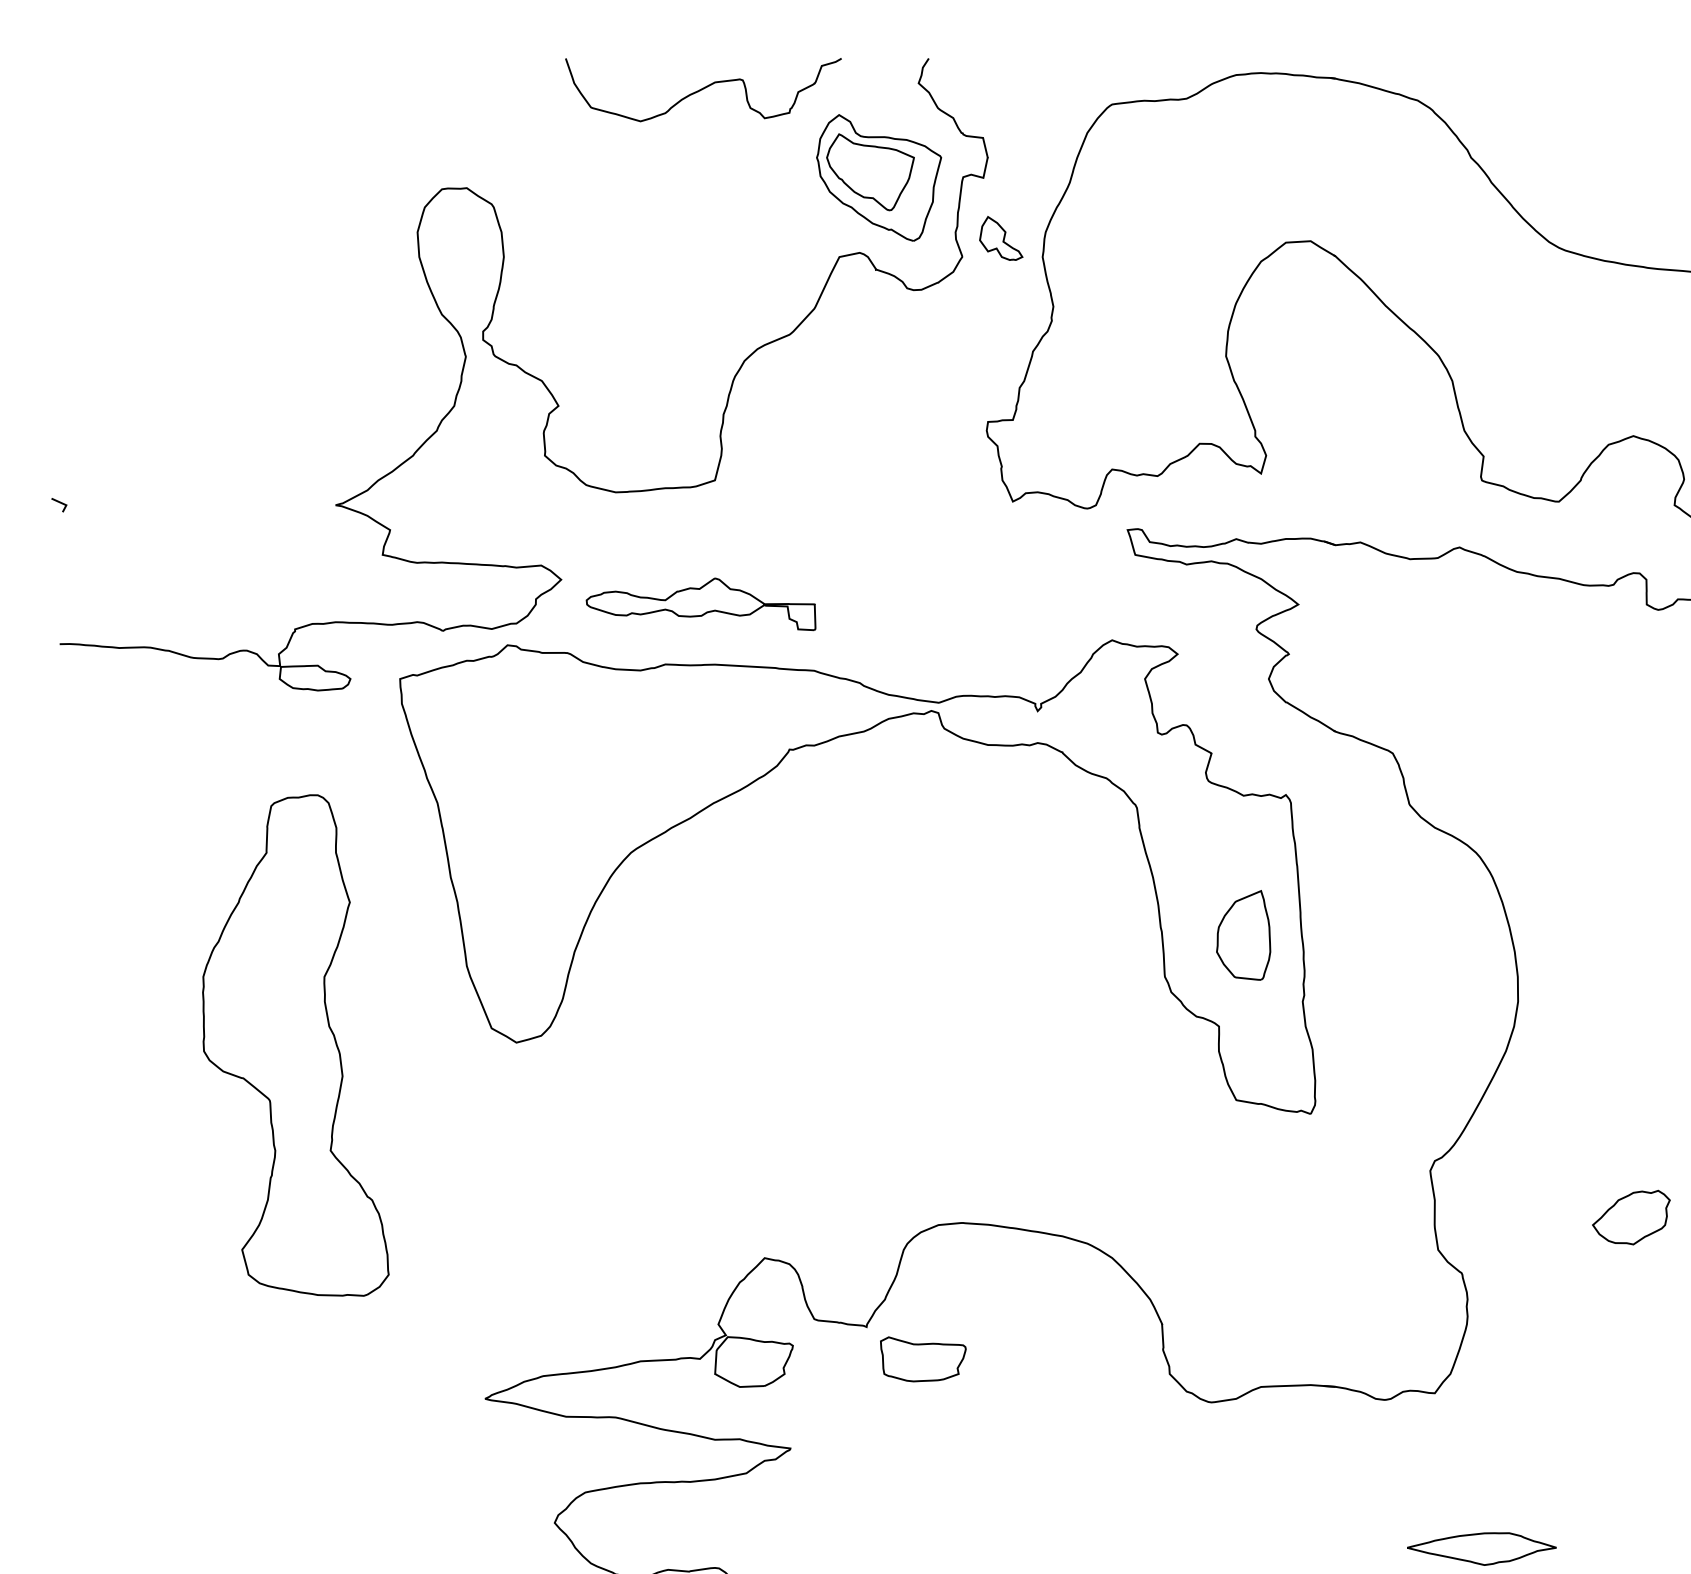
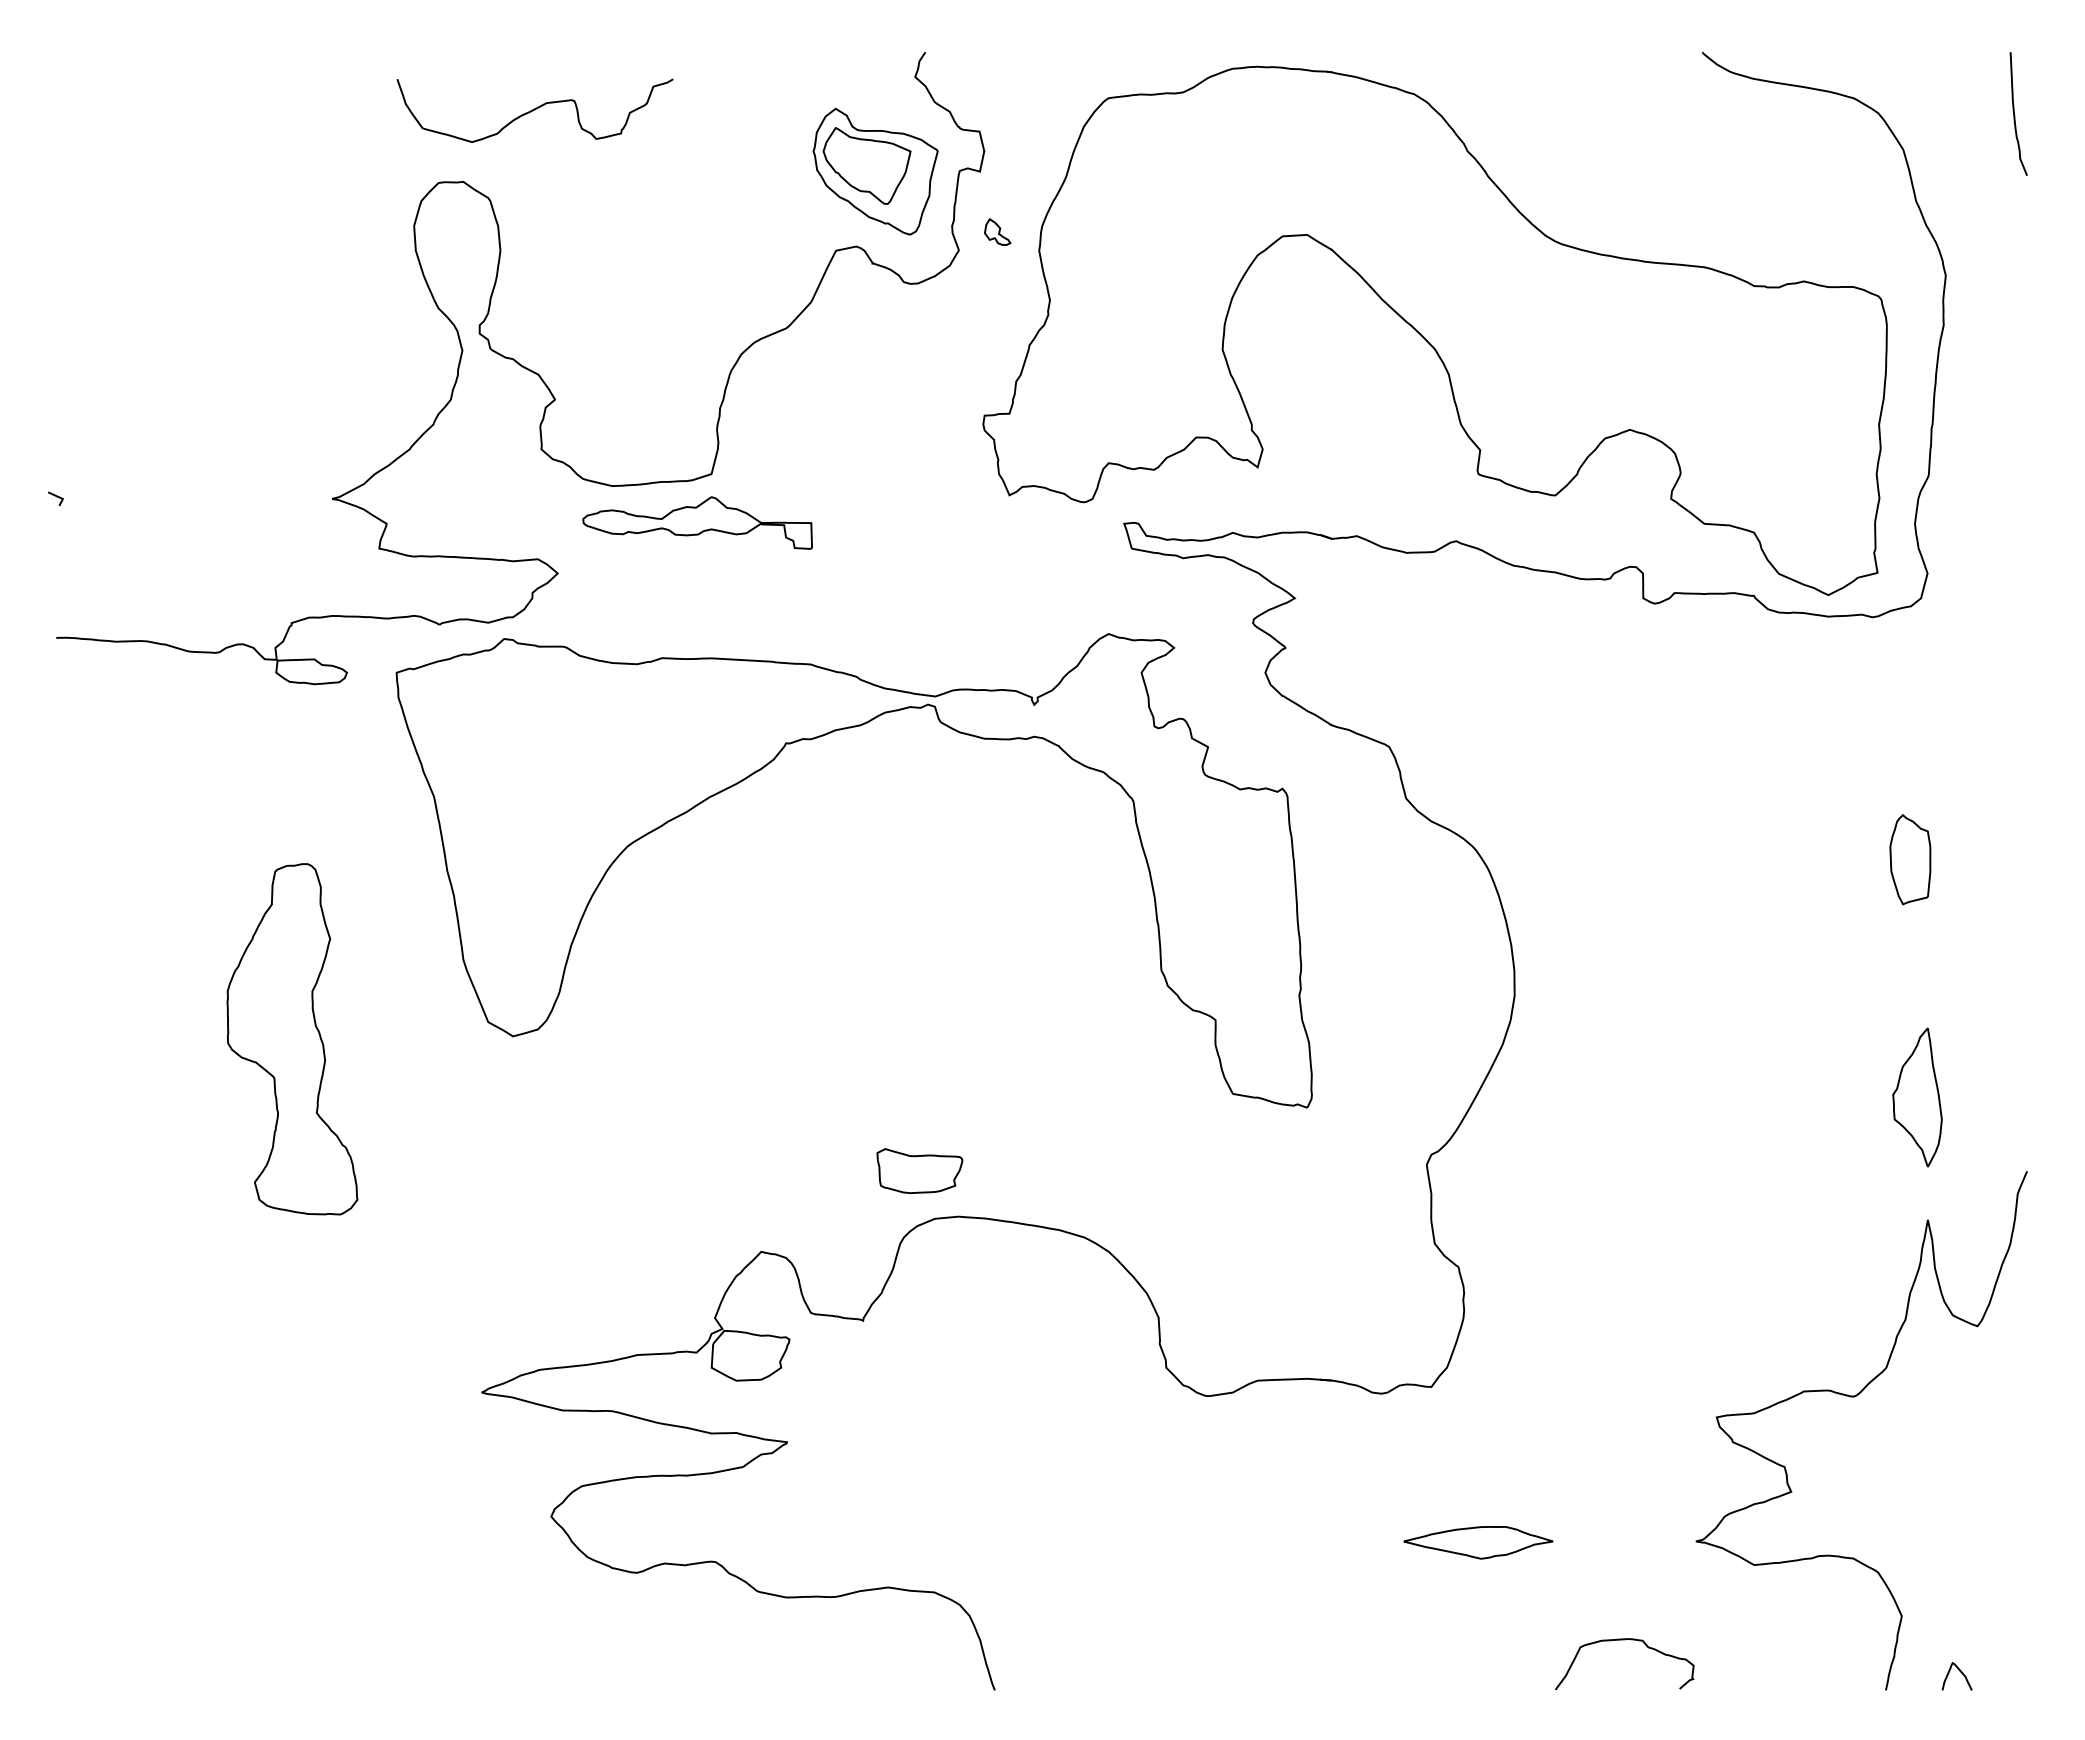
curve: (702, 89) -> (534, 110), moved
part: (1000, 237) -> (997, 231), size x0.6
part: (700, 603) -> (697, 522), moved
part: (1242, 934) -> (1239, 928), removed
part: (295, 1045) -> (292, 1039), size x0.7
part: (1630, 1216) -> (1627, 1210), removed
part: (922, 1358) -> (919, 1170), moved

